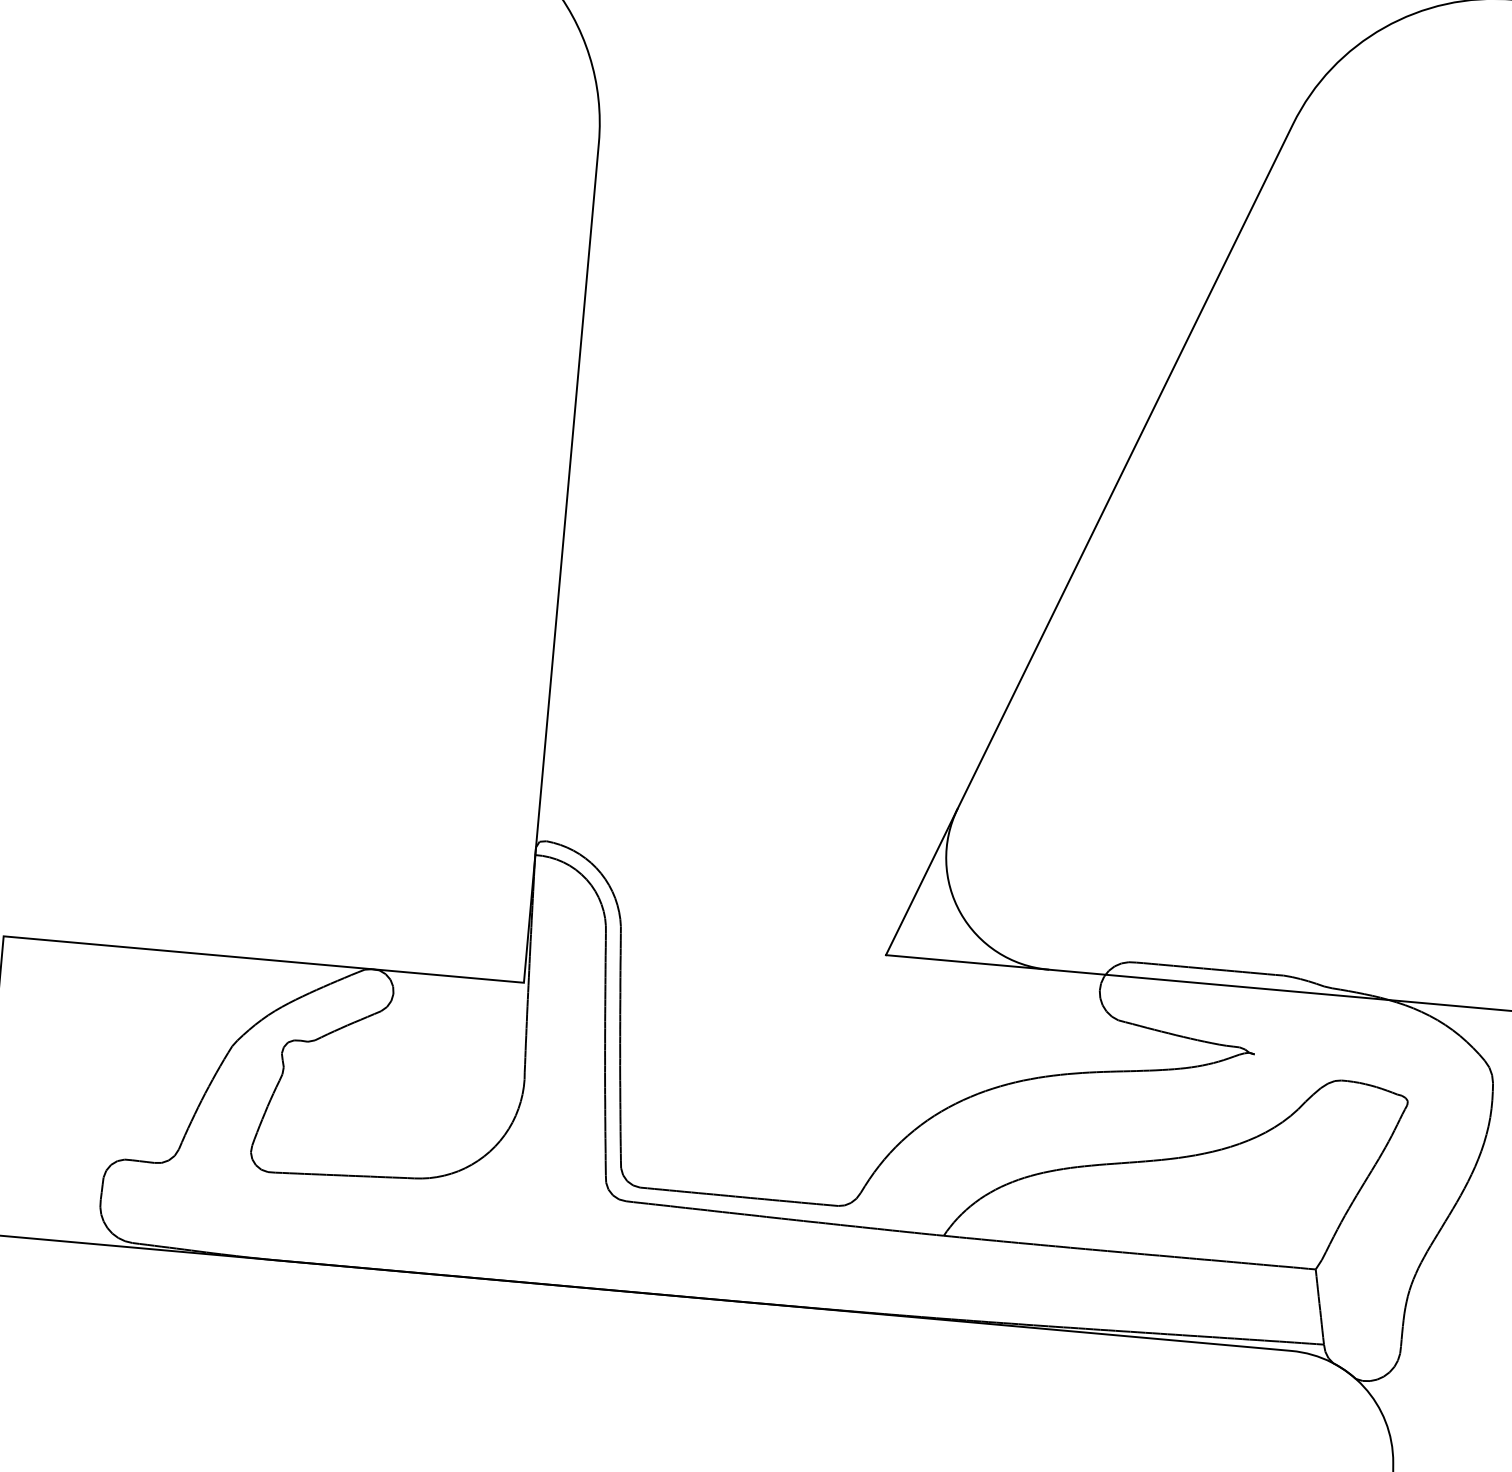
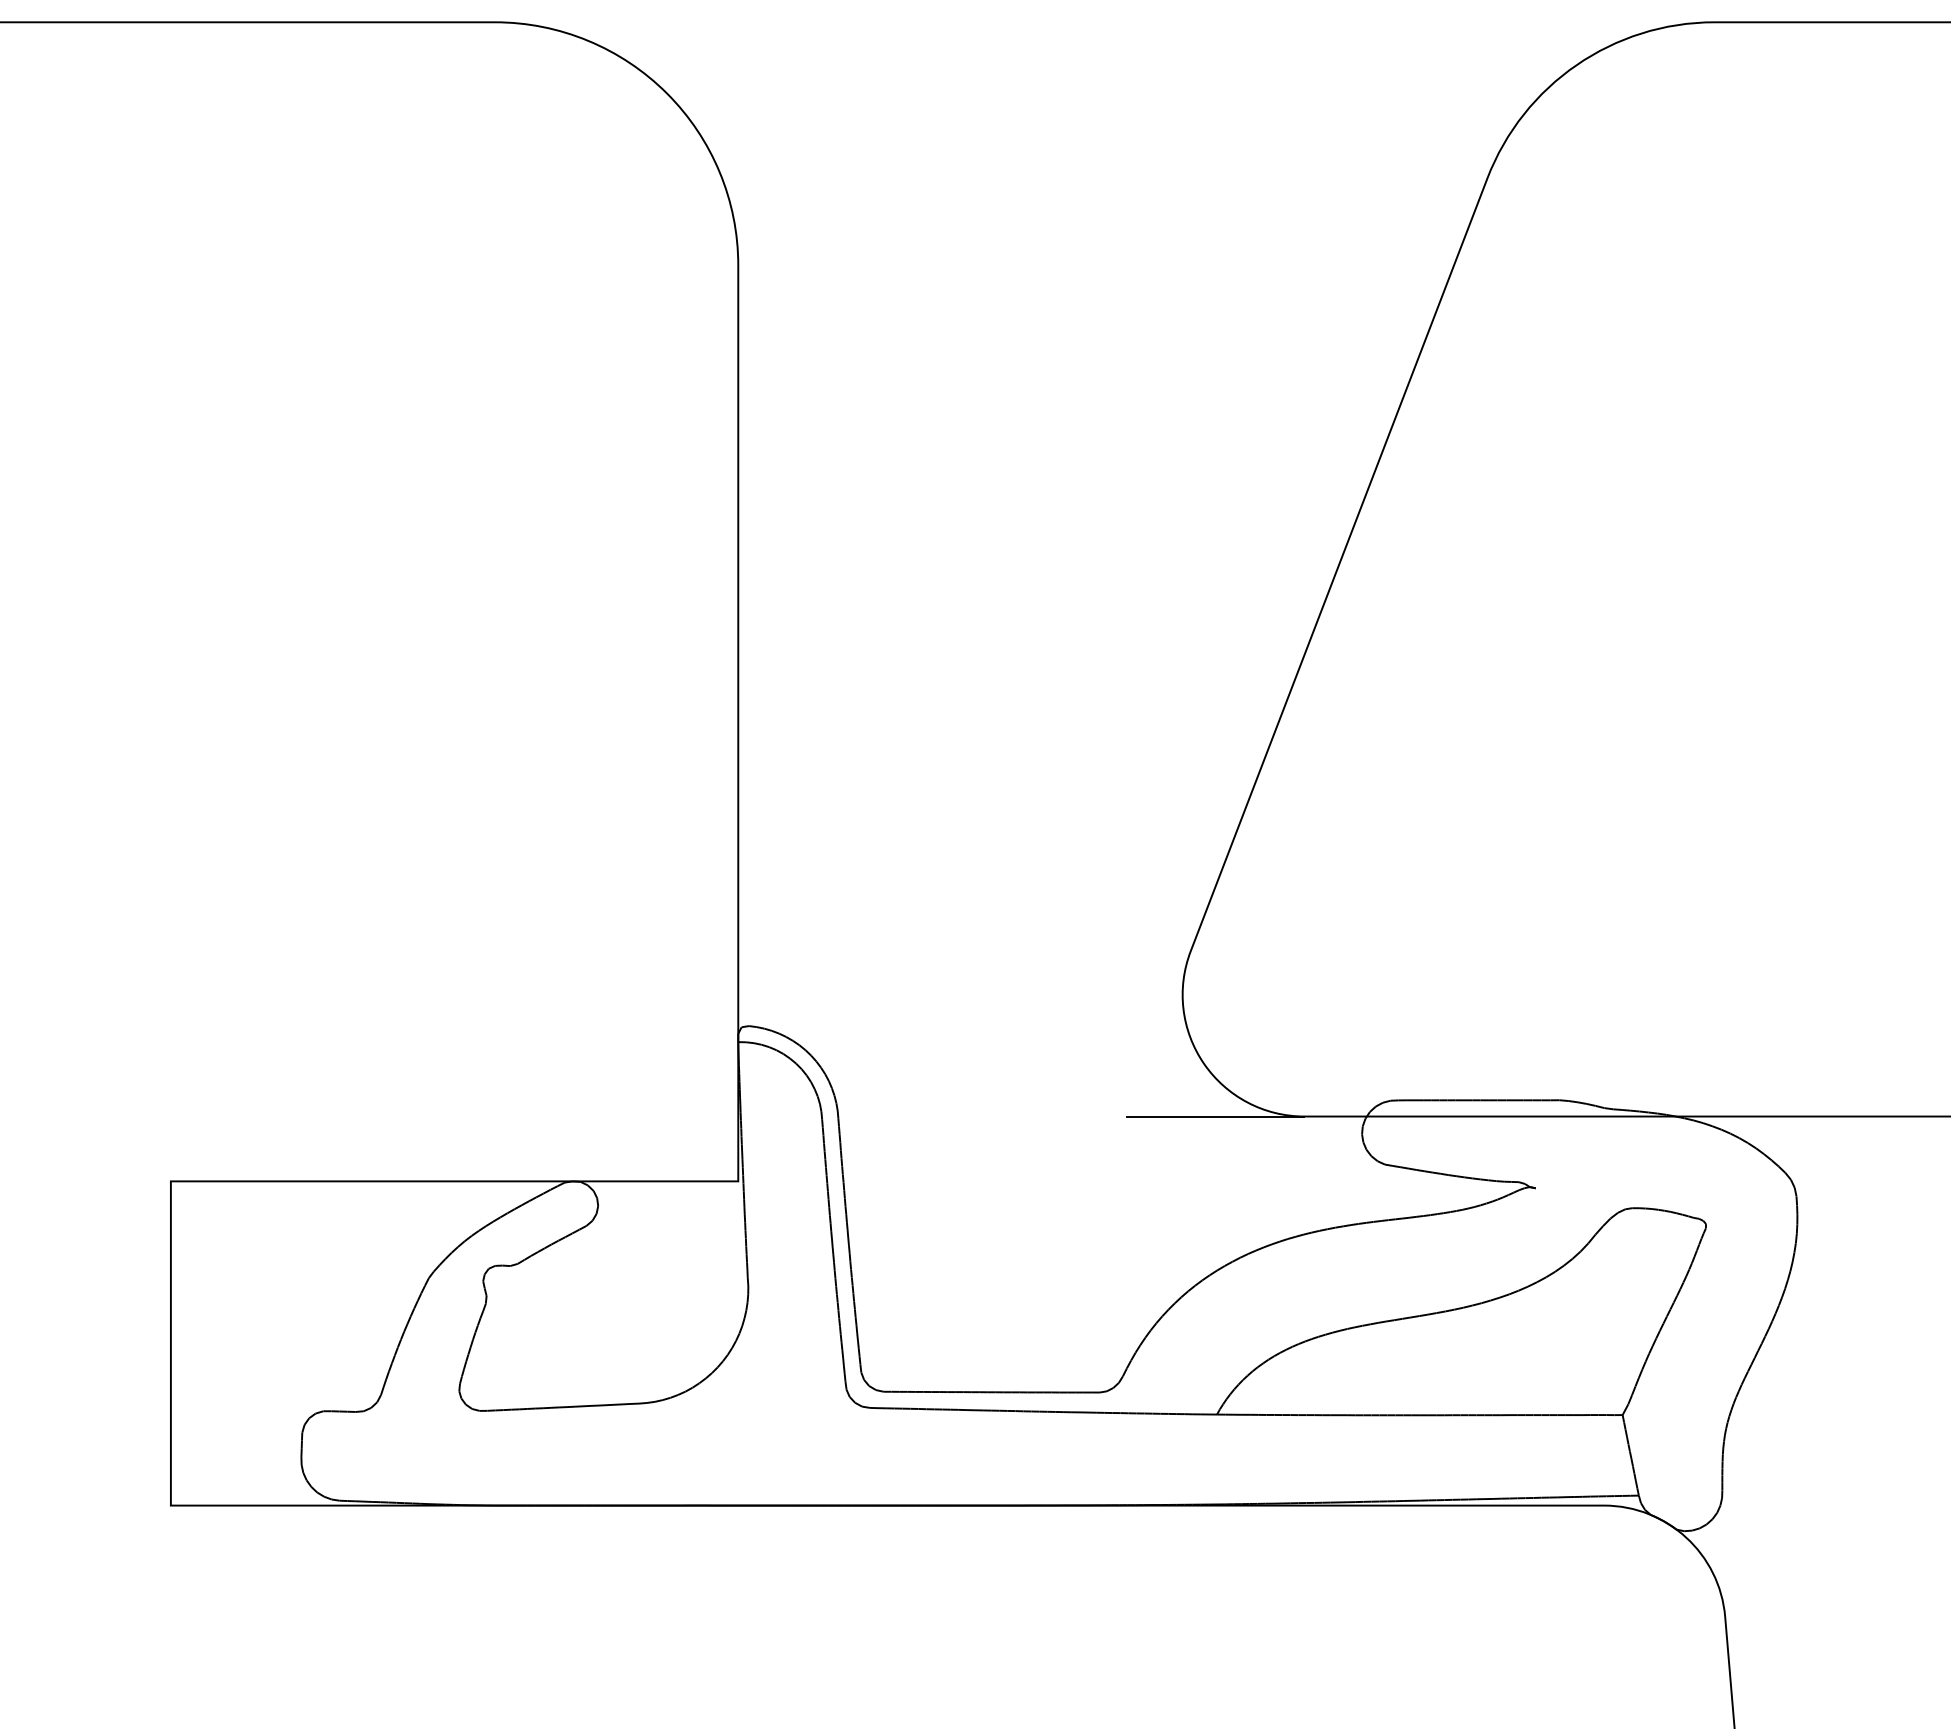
line: (921, 881) -> (1158, 1033), removed

